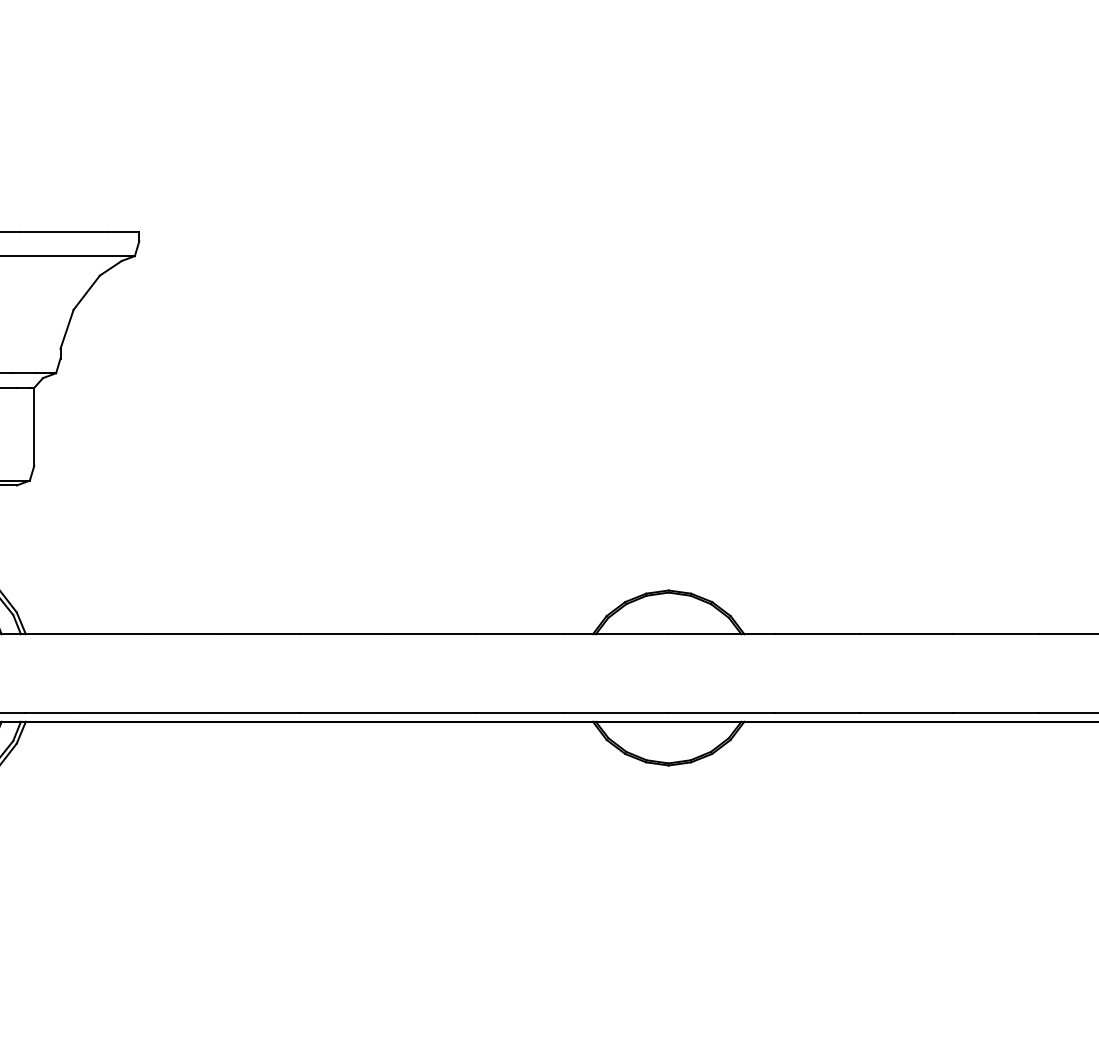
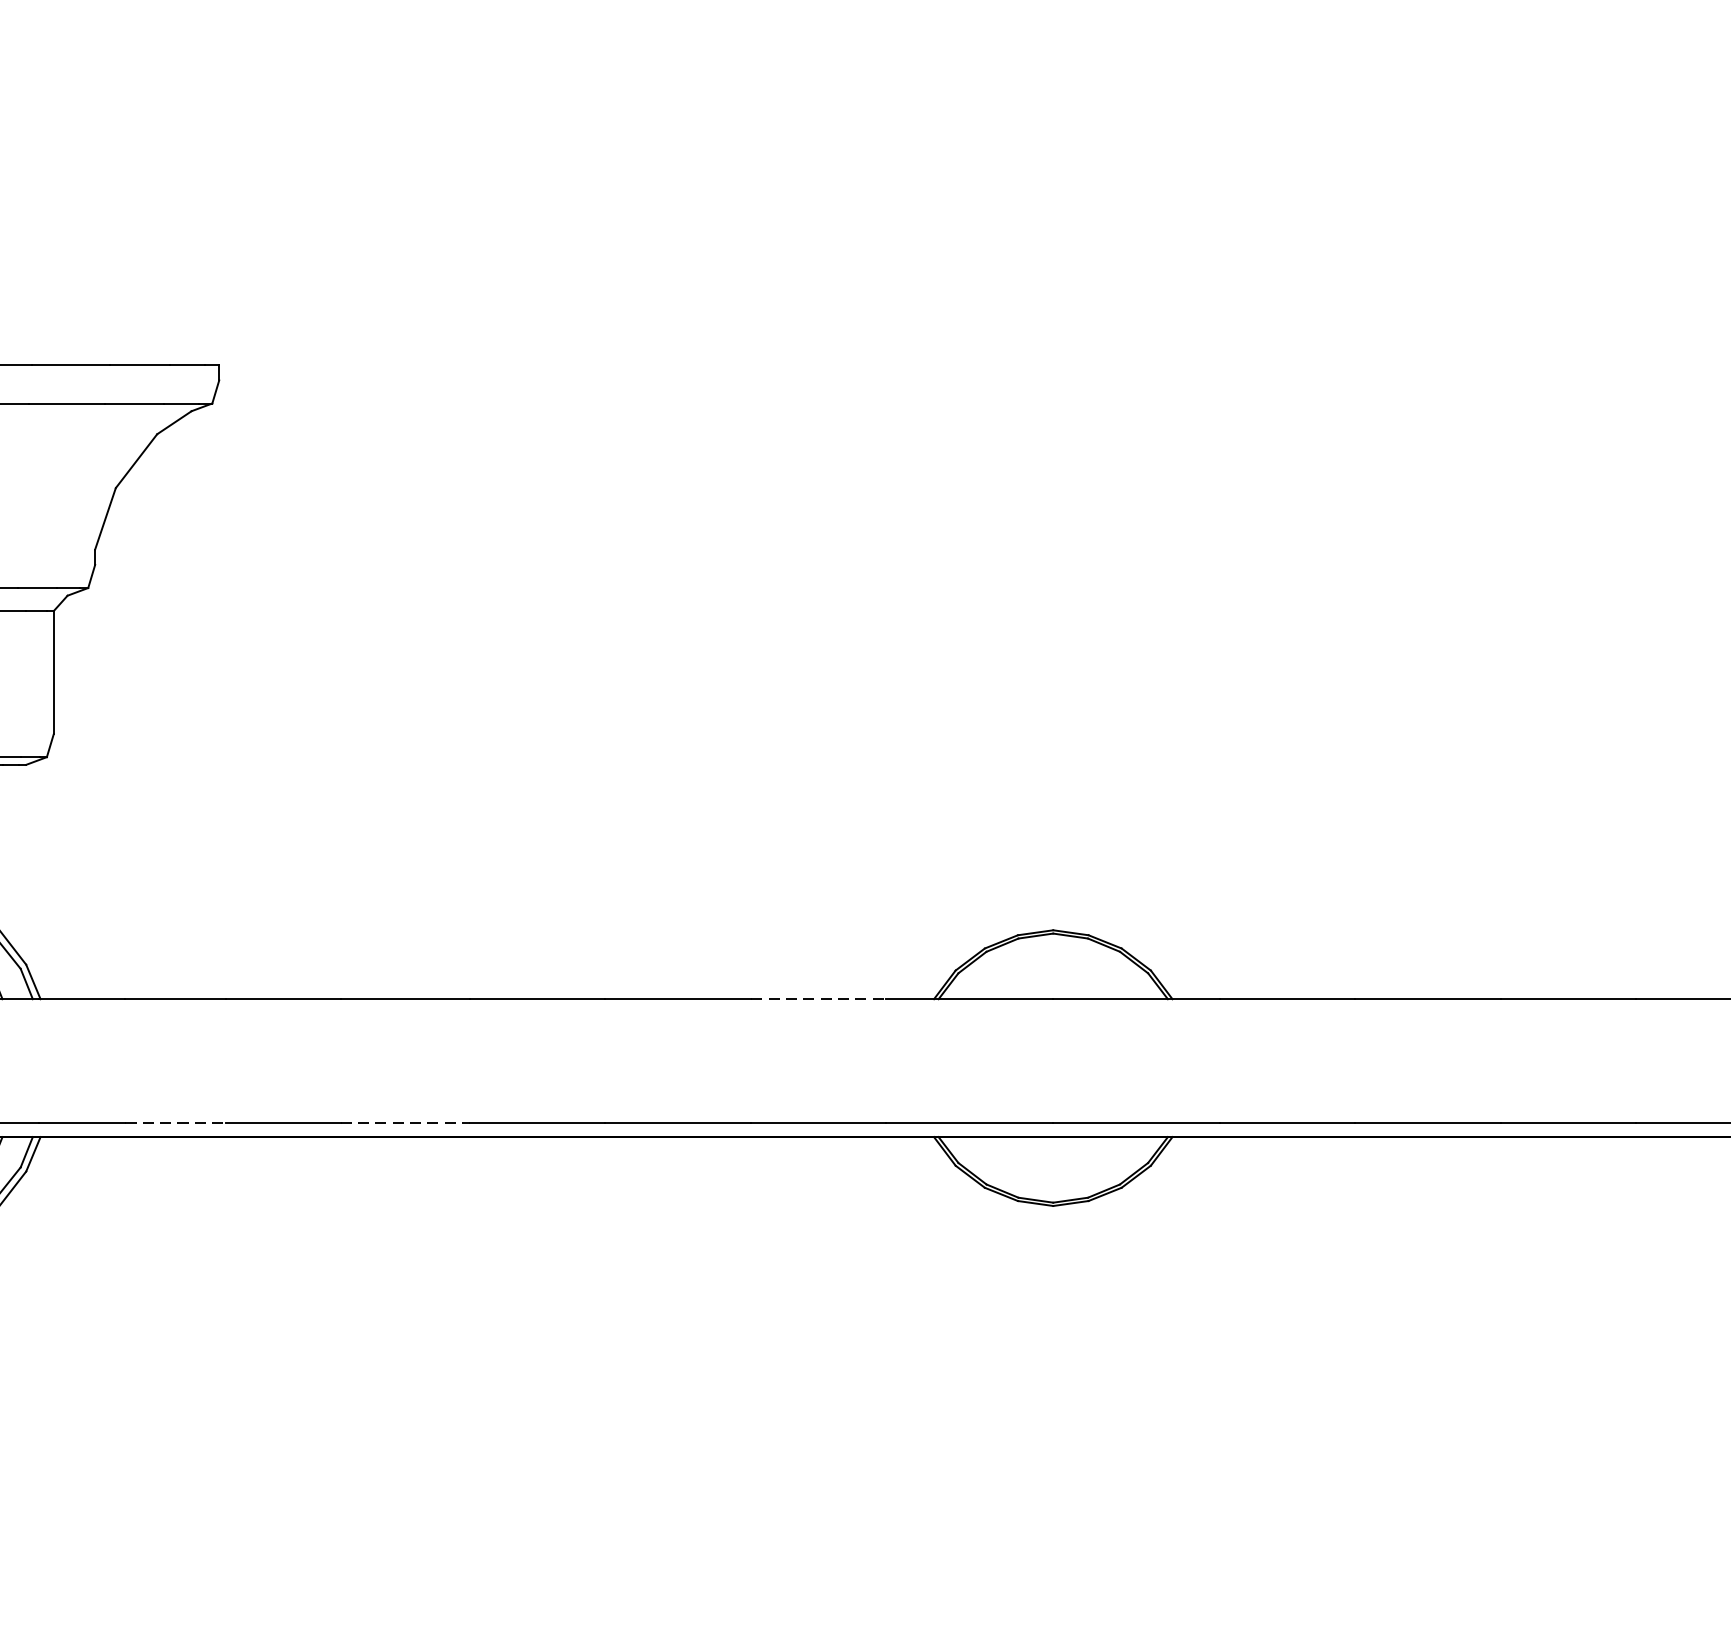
line: (519, 634) -> (818, 999), solid -> dashed
line: (111, 713) -> (175, 1124), solid -> dashed
line: (257, 713) -> (405, 1124), solid -> dashed

